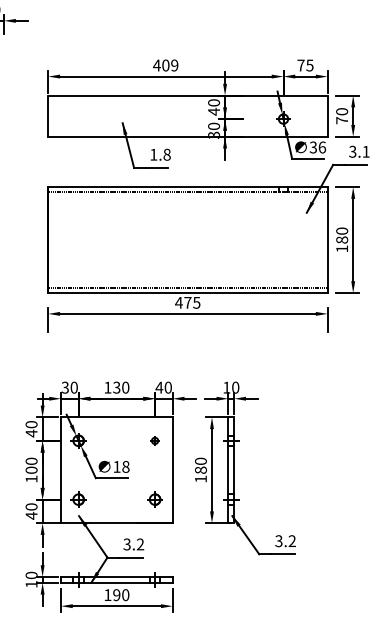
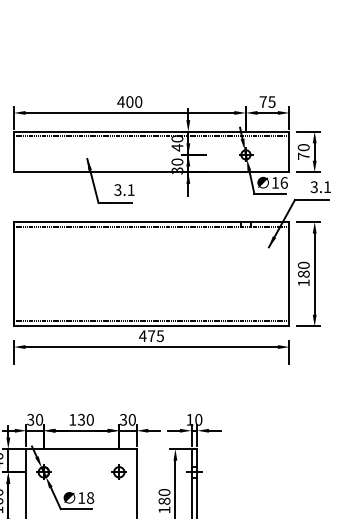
text: (174, 65) -> (138, 102), 409 -> 400
line: (187, 100) -> (151, 136), added
text: (312, 147) -> (274, 182), 36 -> 16
text: (160, 154) -> (124, 189), 1.8 -> 3.1
text: (159, 387) -> (123, 419), 40 -> 30
part: (154, 440) -> (118, 471), size x1.67

